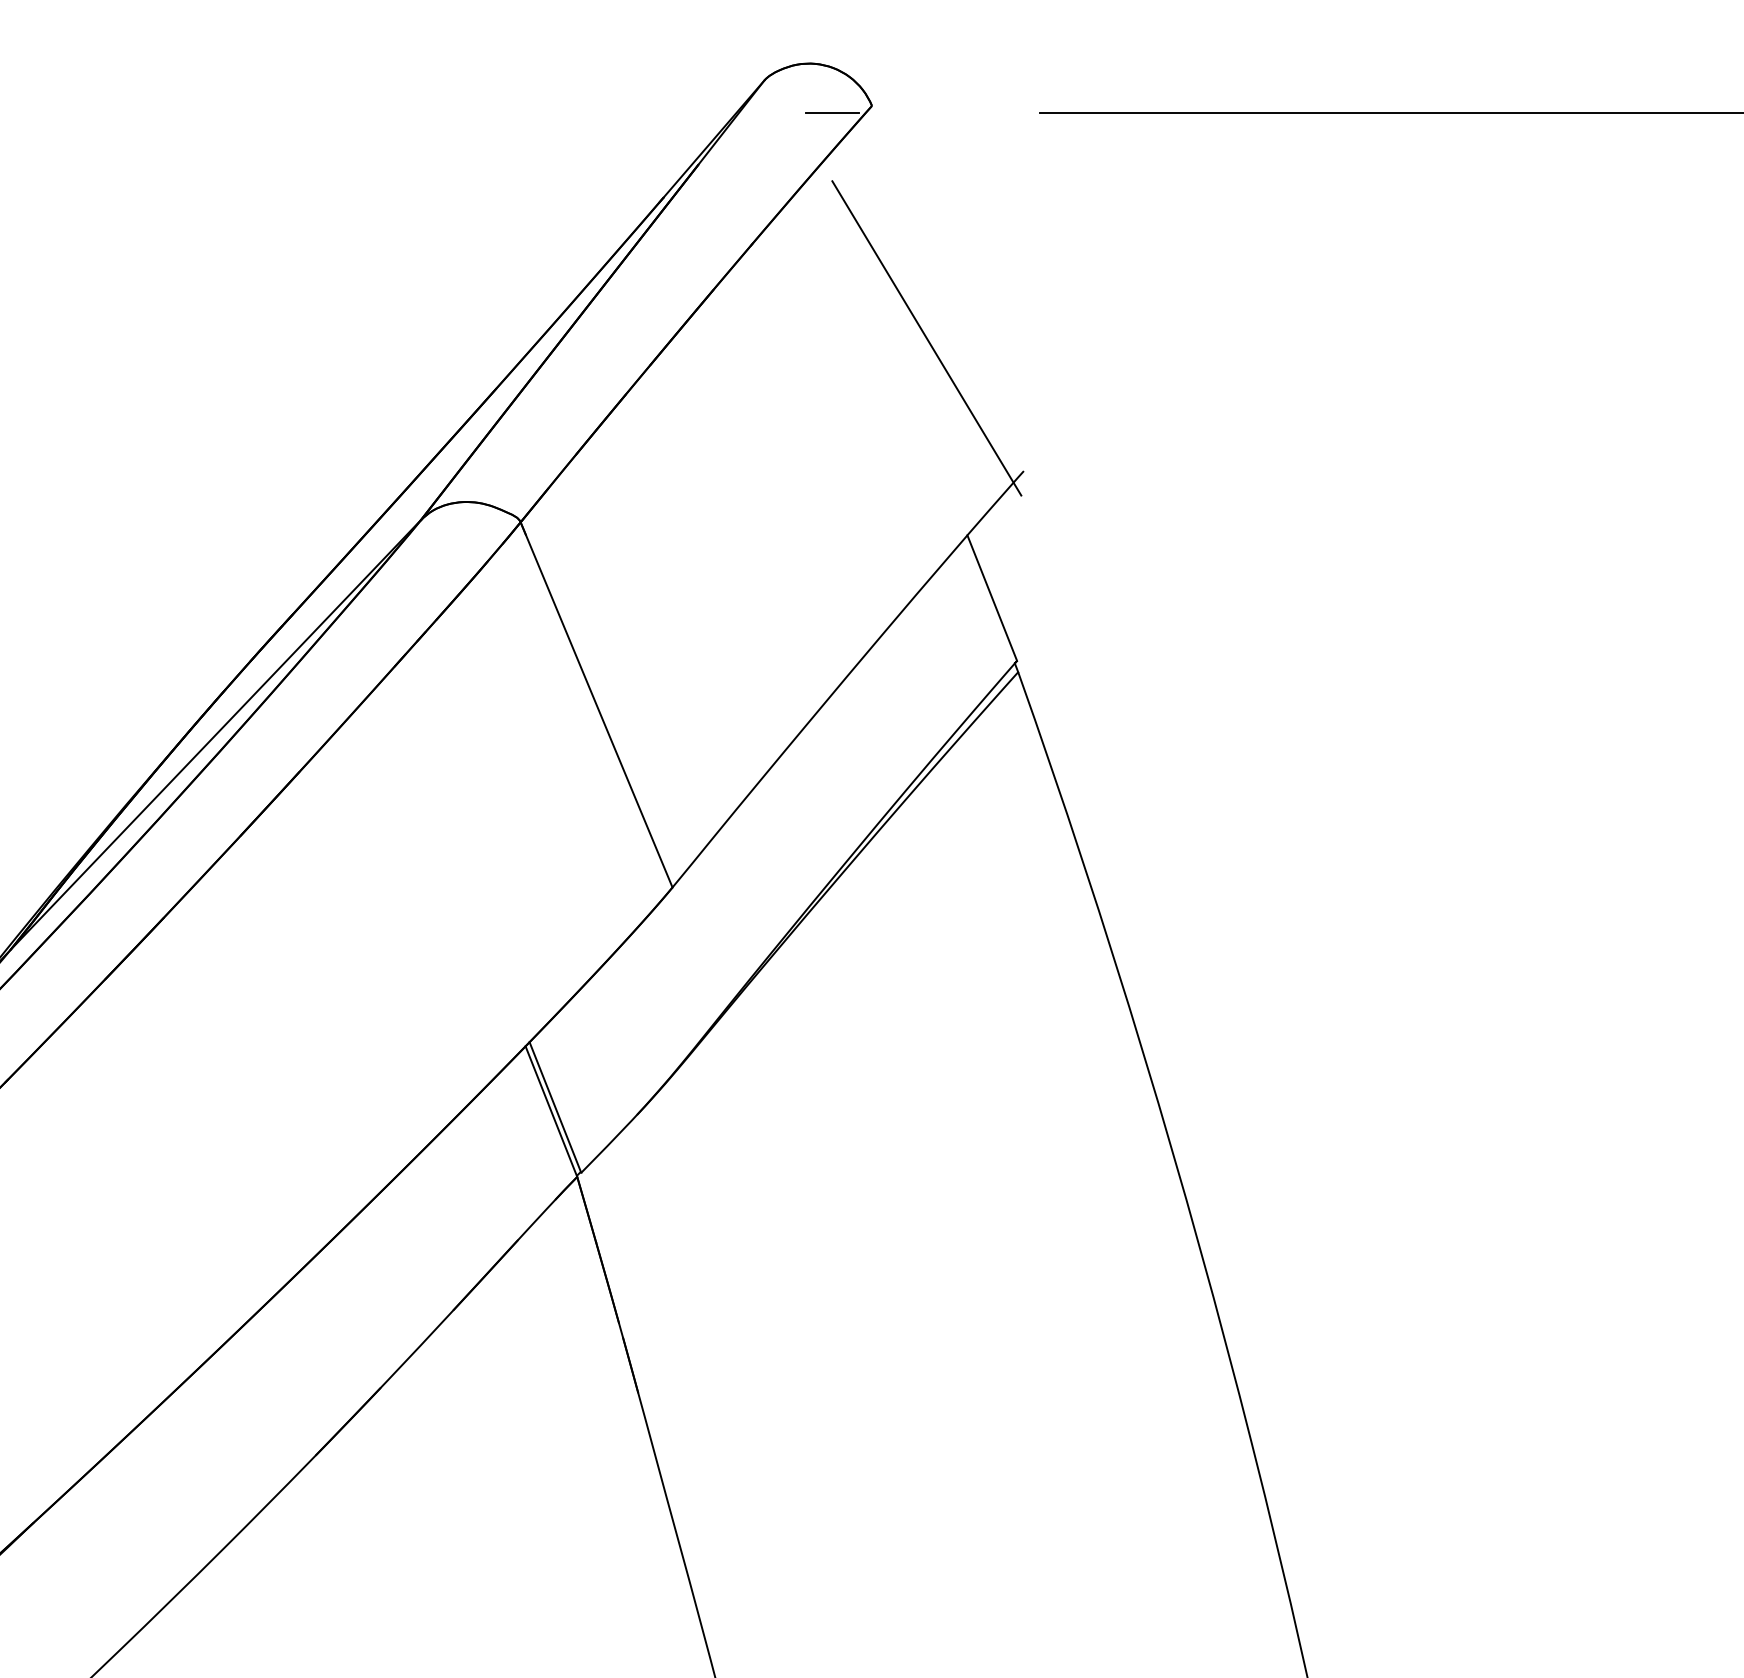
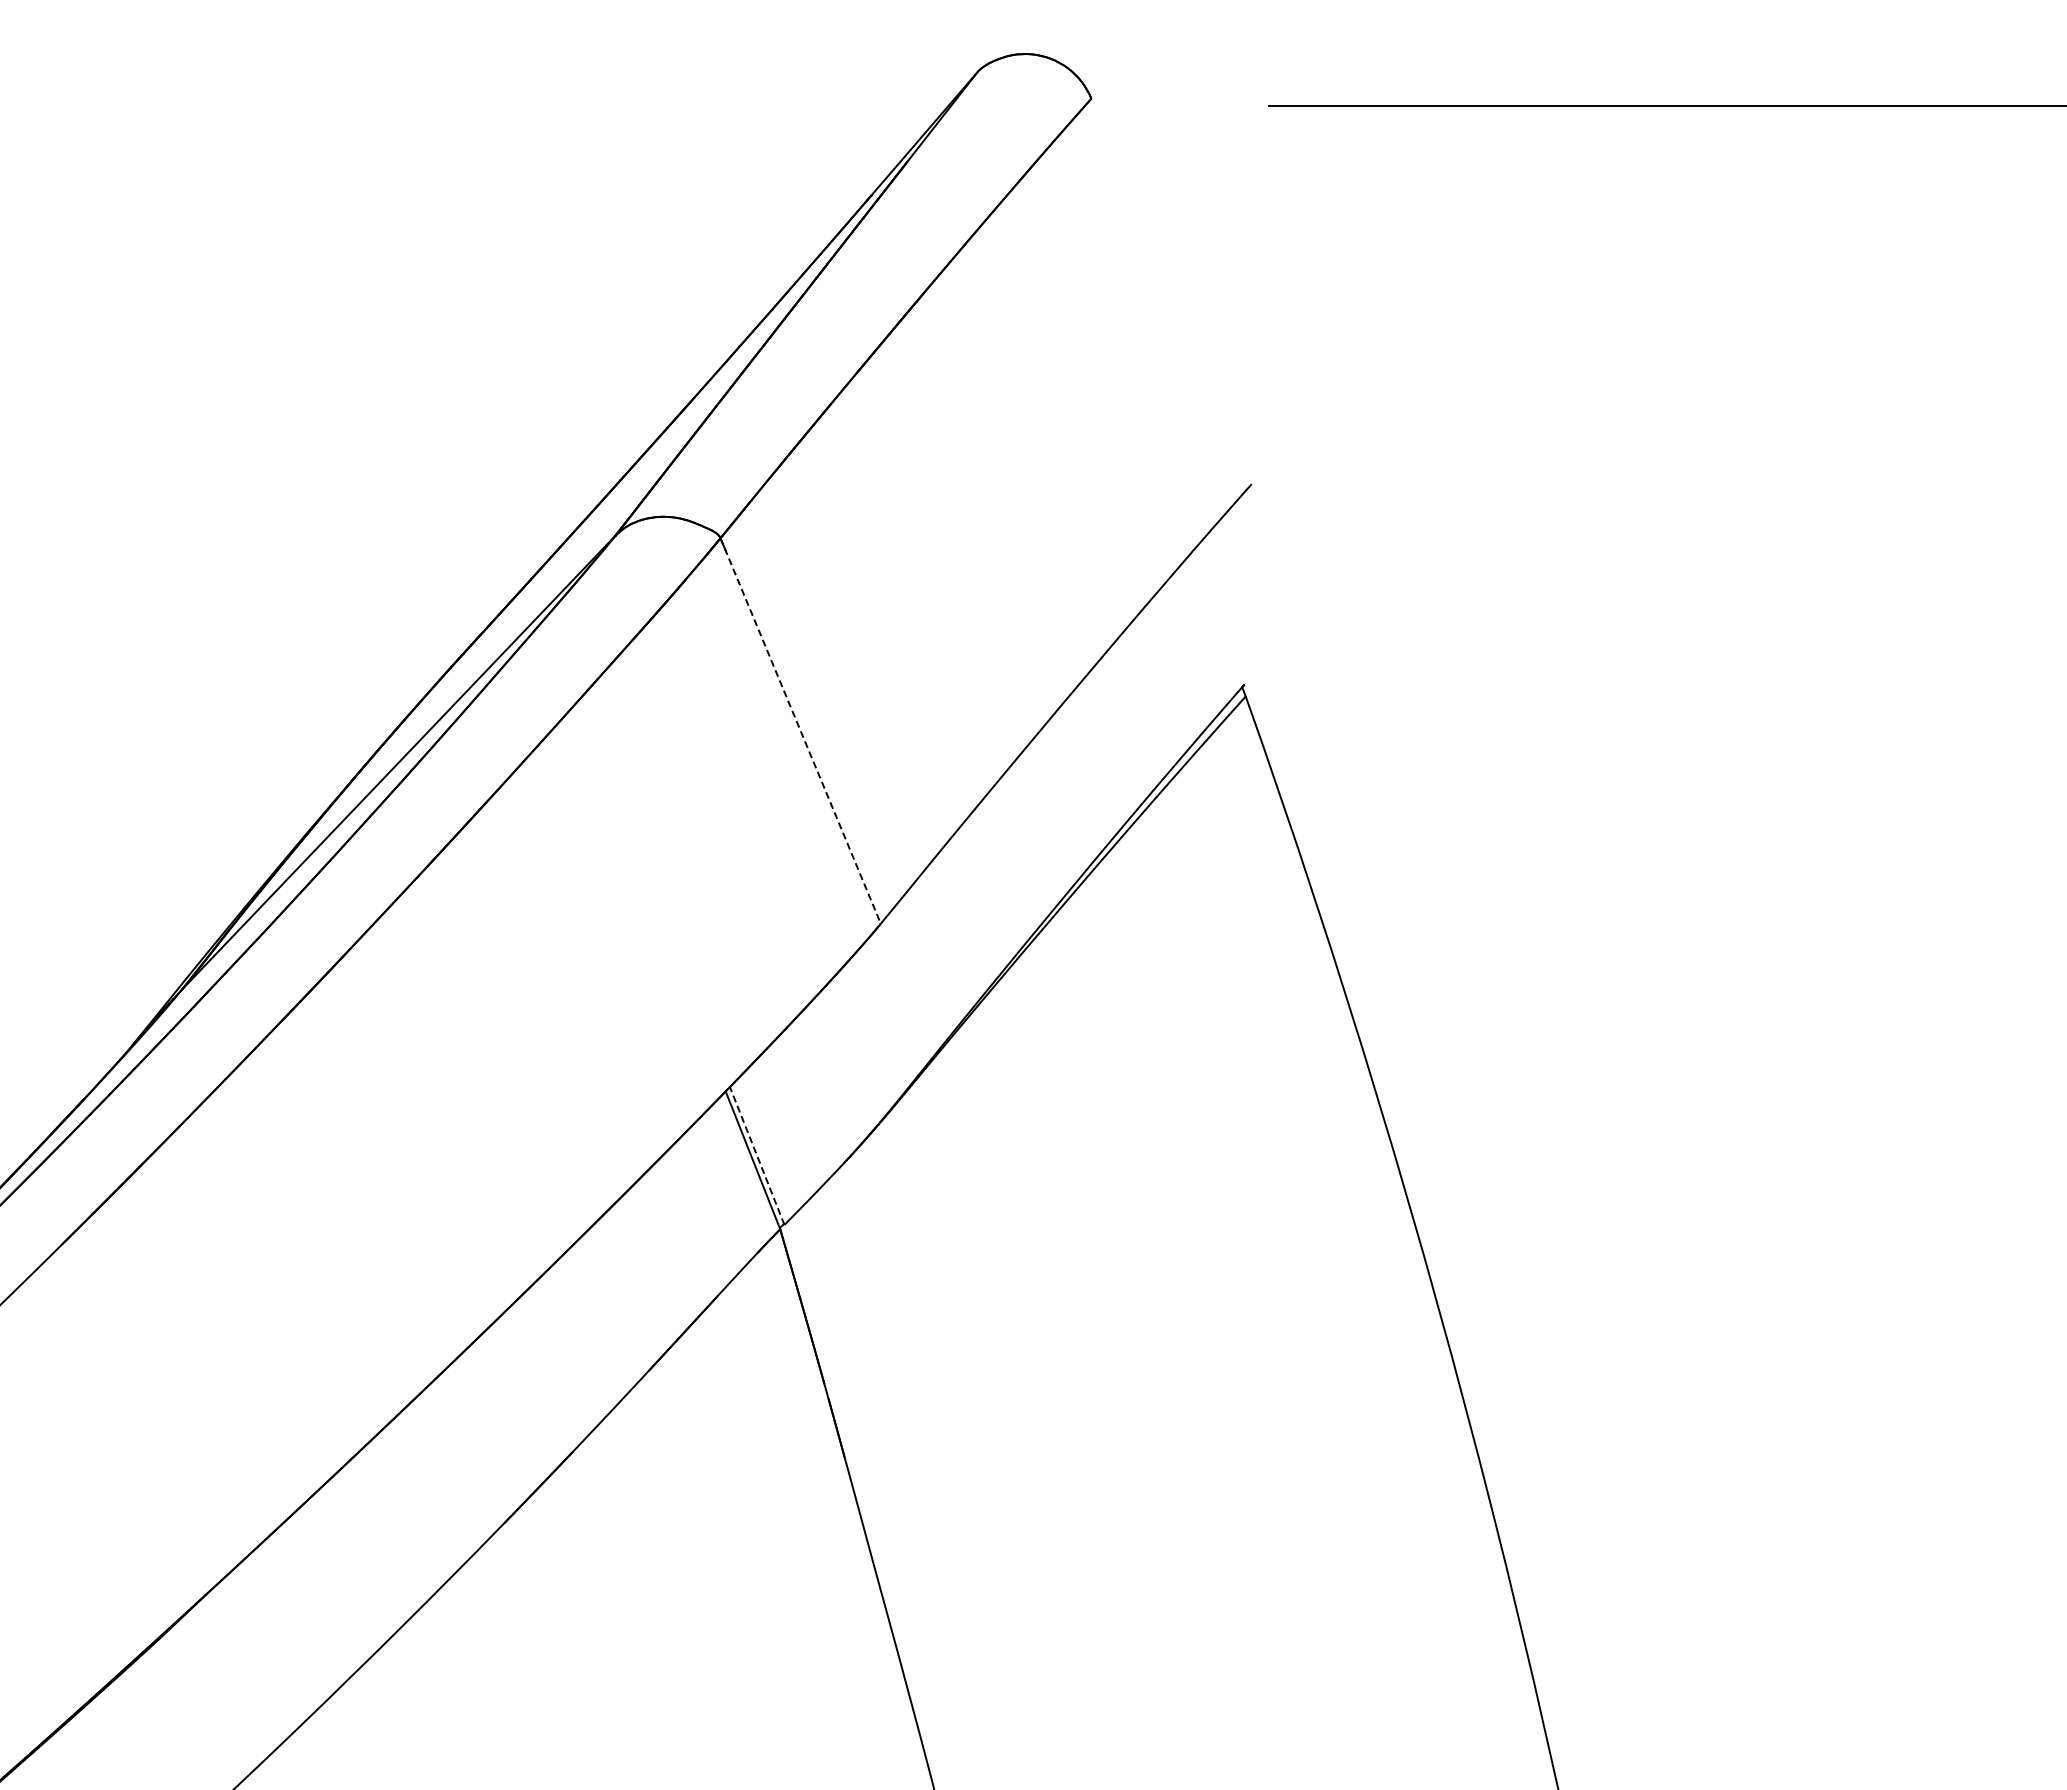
line: (832, 113) -> (1049, 106), removed
line: (927, 338) -> (1149, 344), removed
line: (992, 598) -> (1218, 618), removed
line: (596, 705) -> (800, 731), solid -> dashed
line: (555, 1107) -> (757, 1155), solid -> dashed

